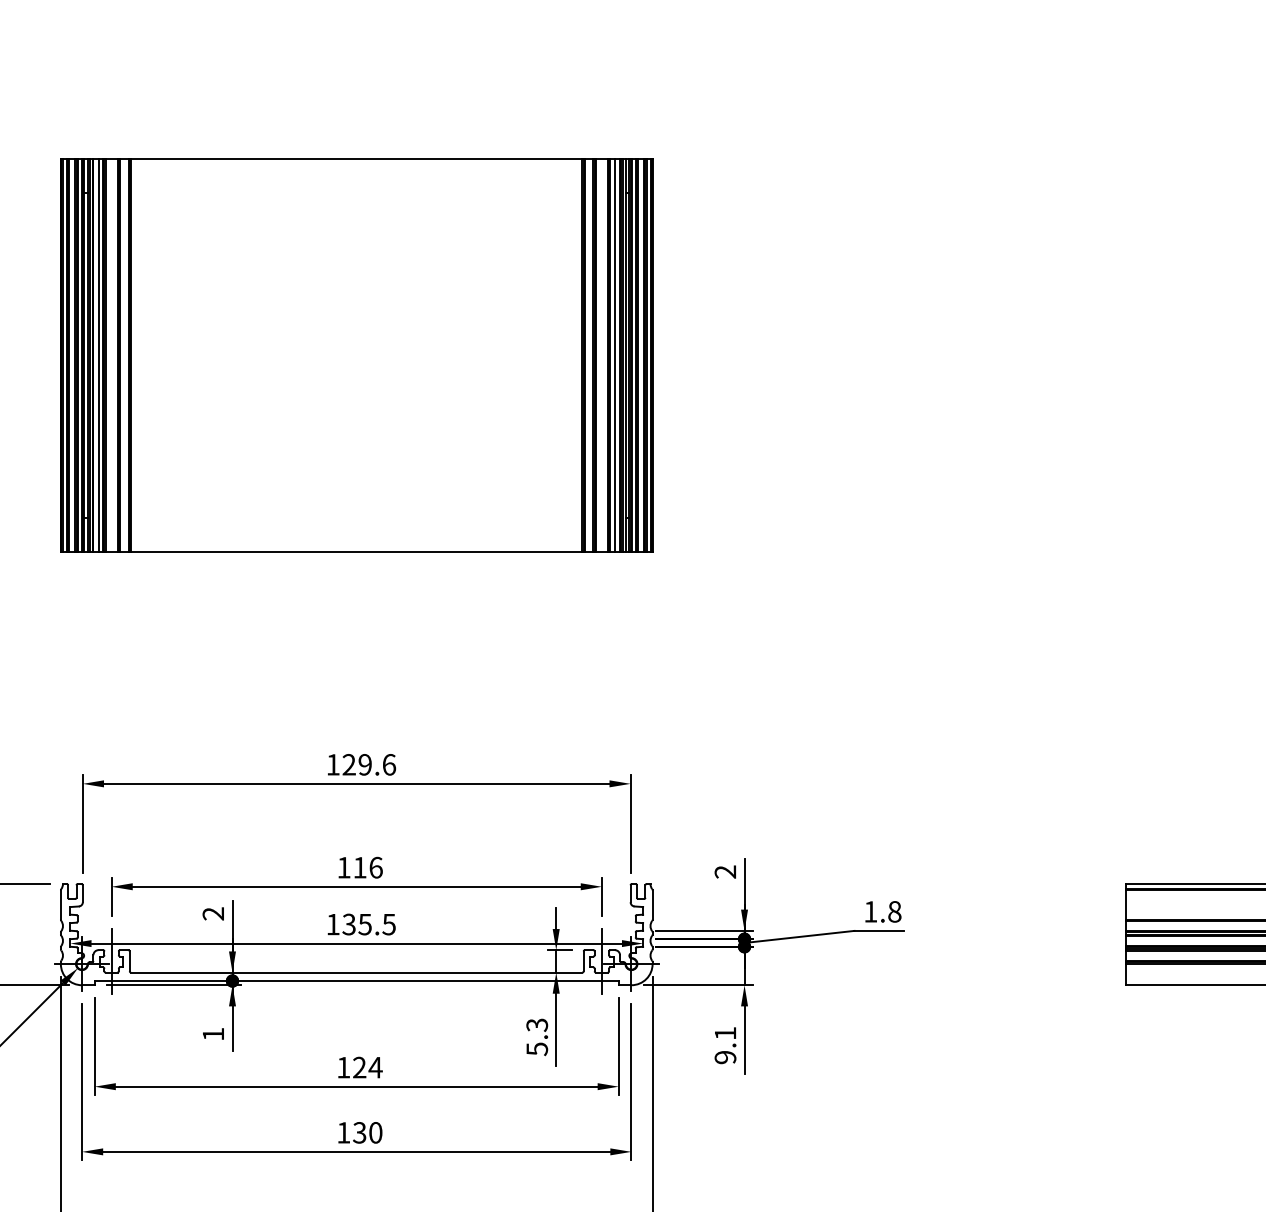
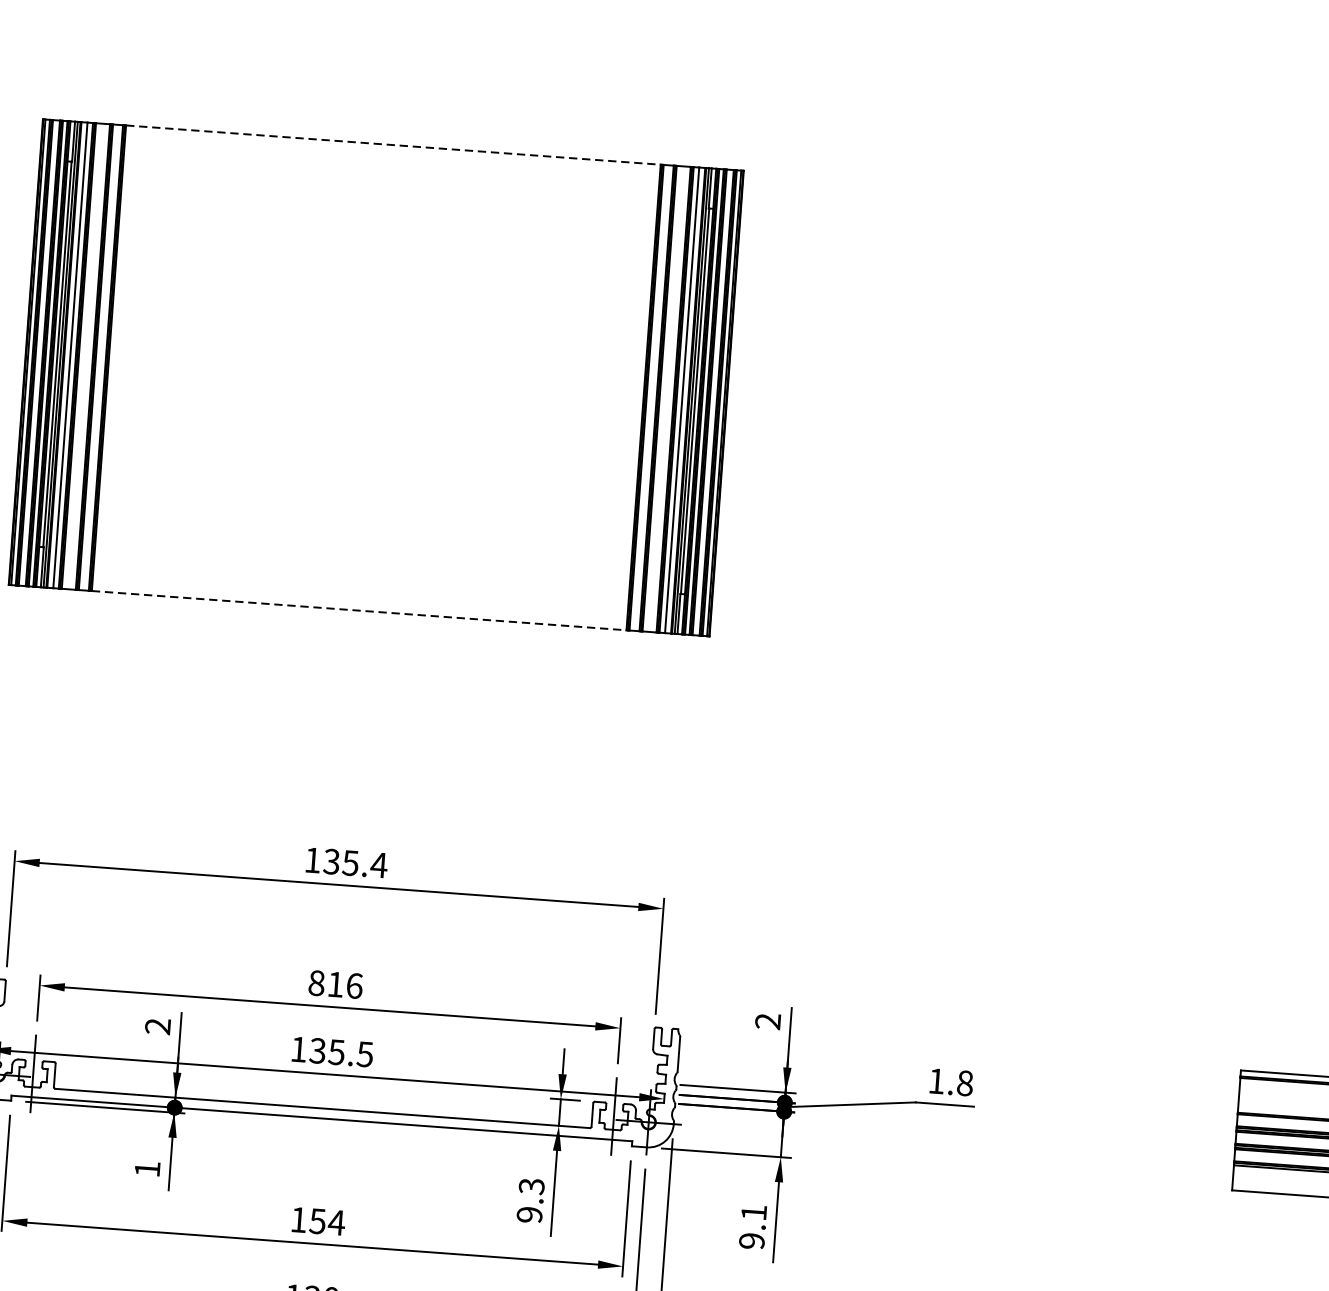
line: (356, 159) -> (393, 145), solid -> dashed
line: (356, 552) -> (358, 610), solid -> dashed
text: (369, 764) -> (355, 863), 129.6 -> 135.4
text: (343, 867) -> (316, 982), 116 -> 816
text: (536, 1049) -> (528, 1215), 5.3 -> 9.3
text: (359, 1067) -> (317, 1221), 124 -> 154

